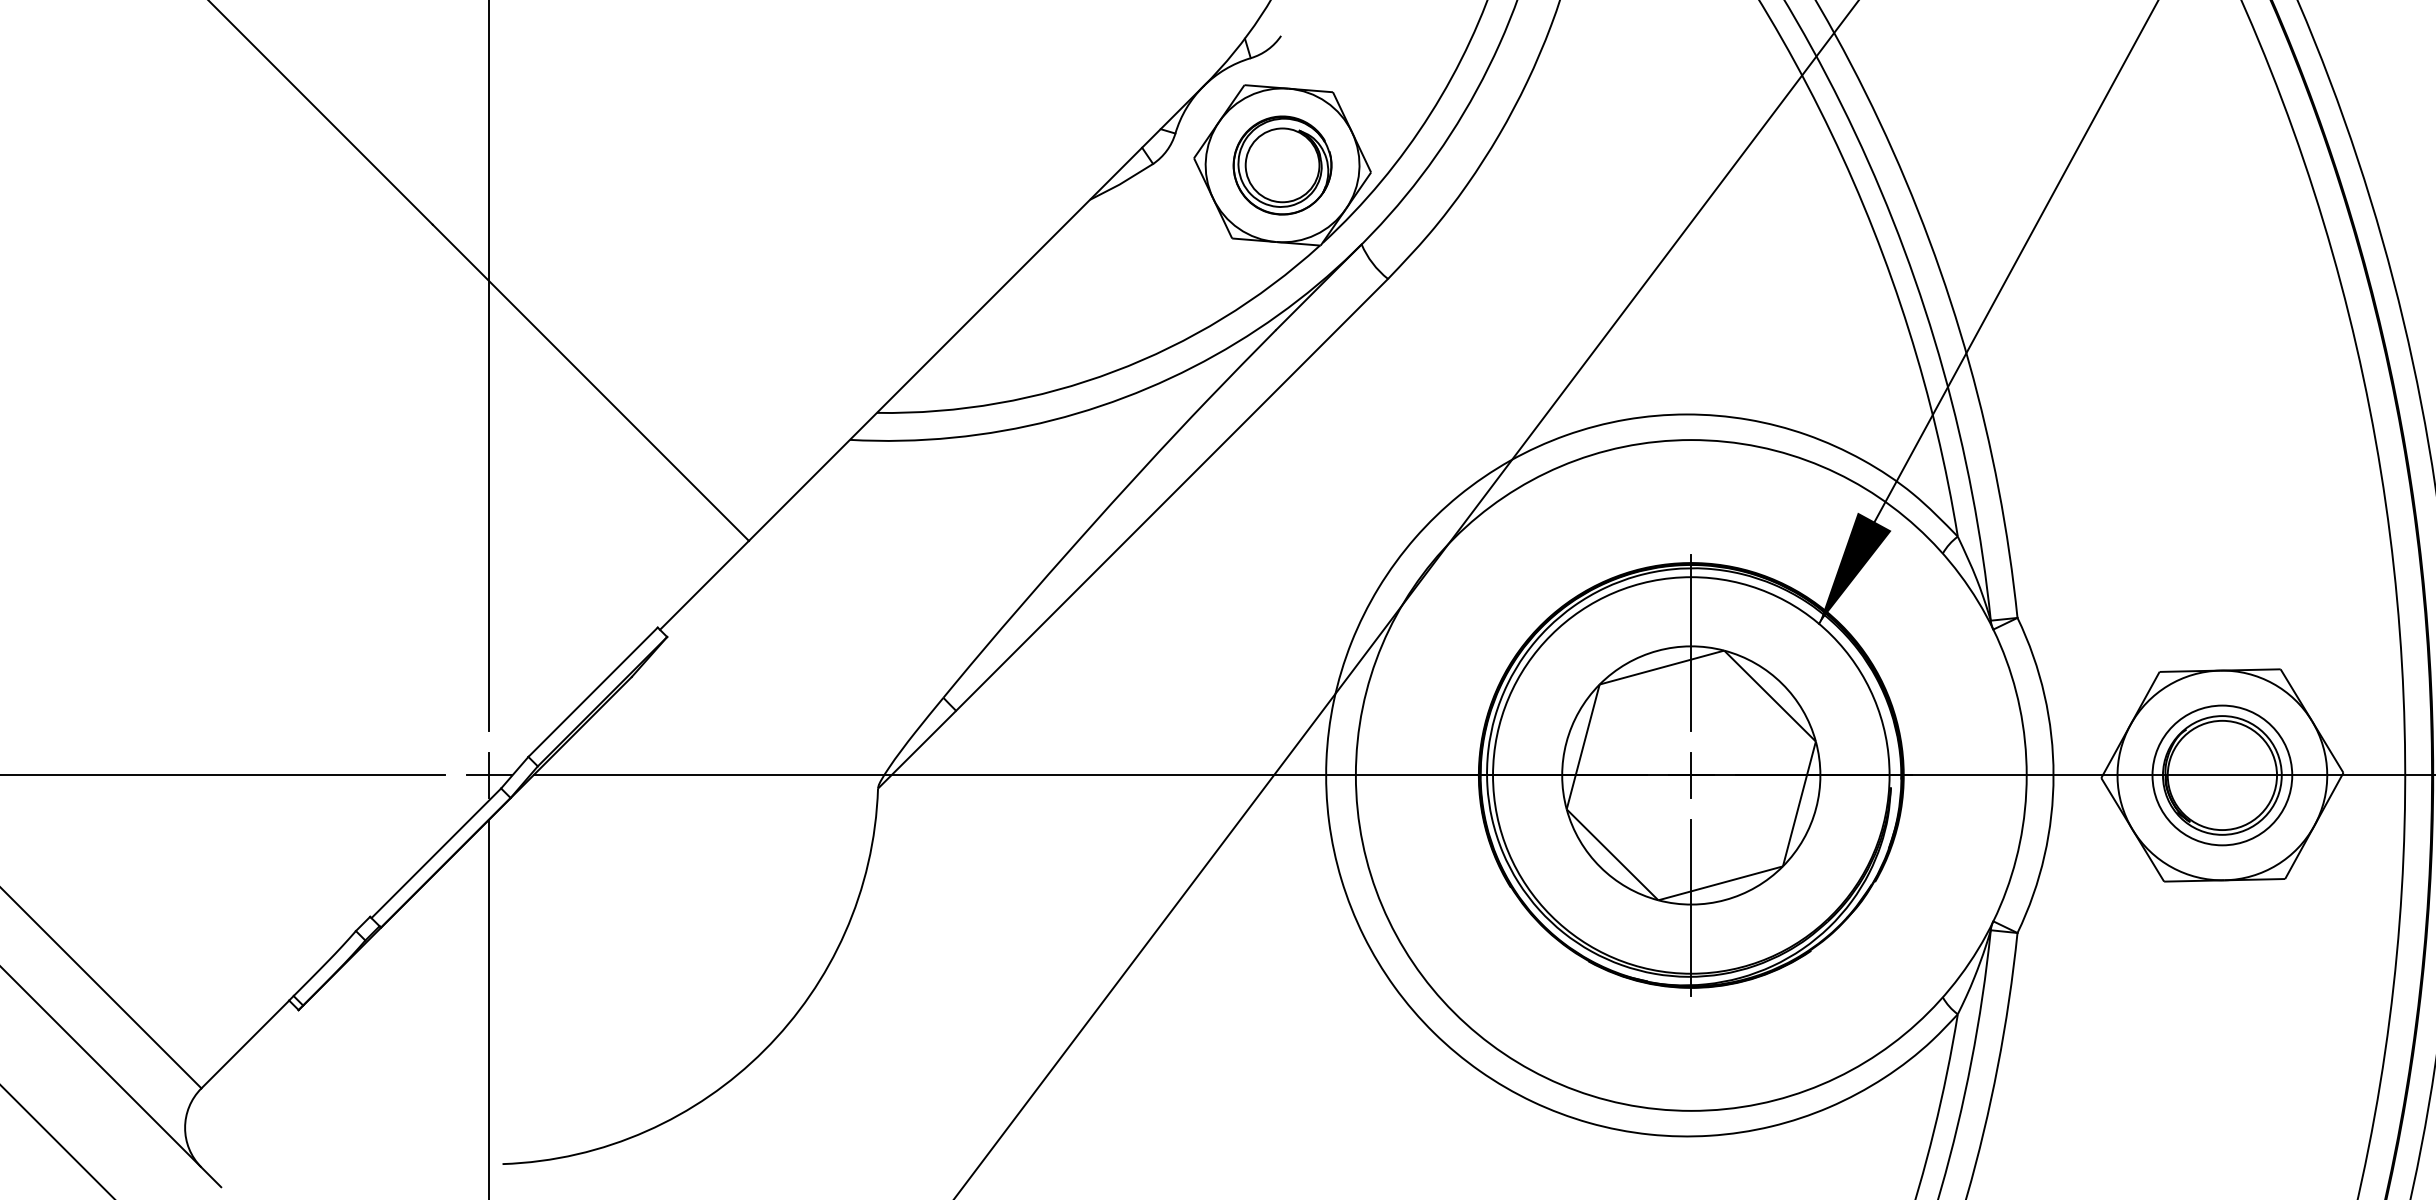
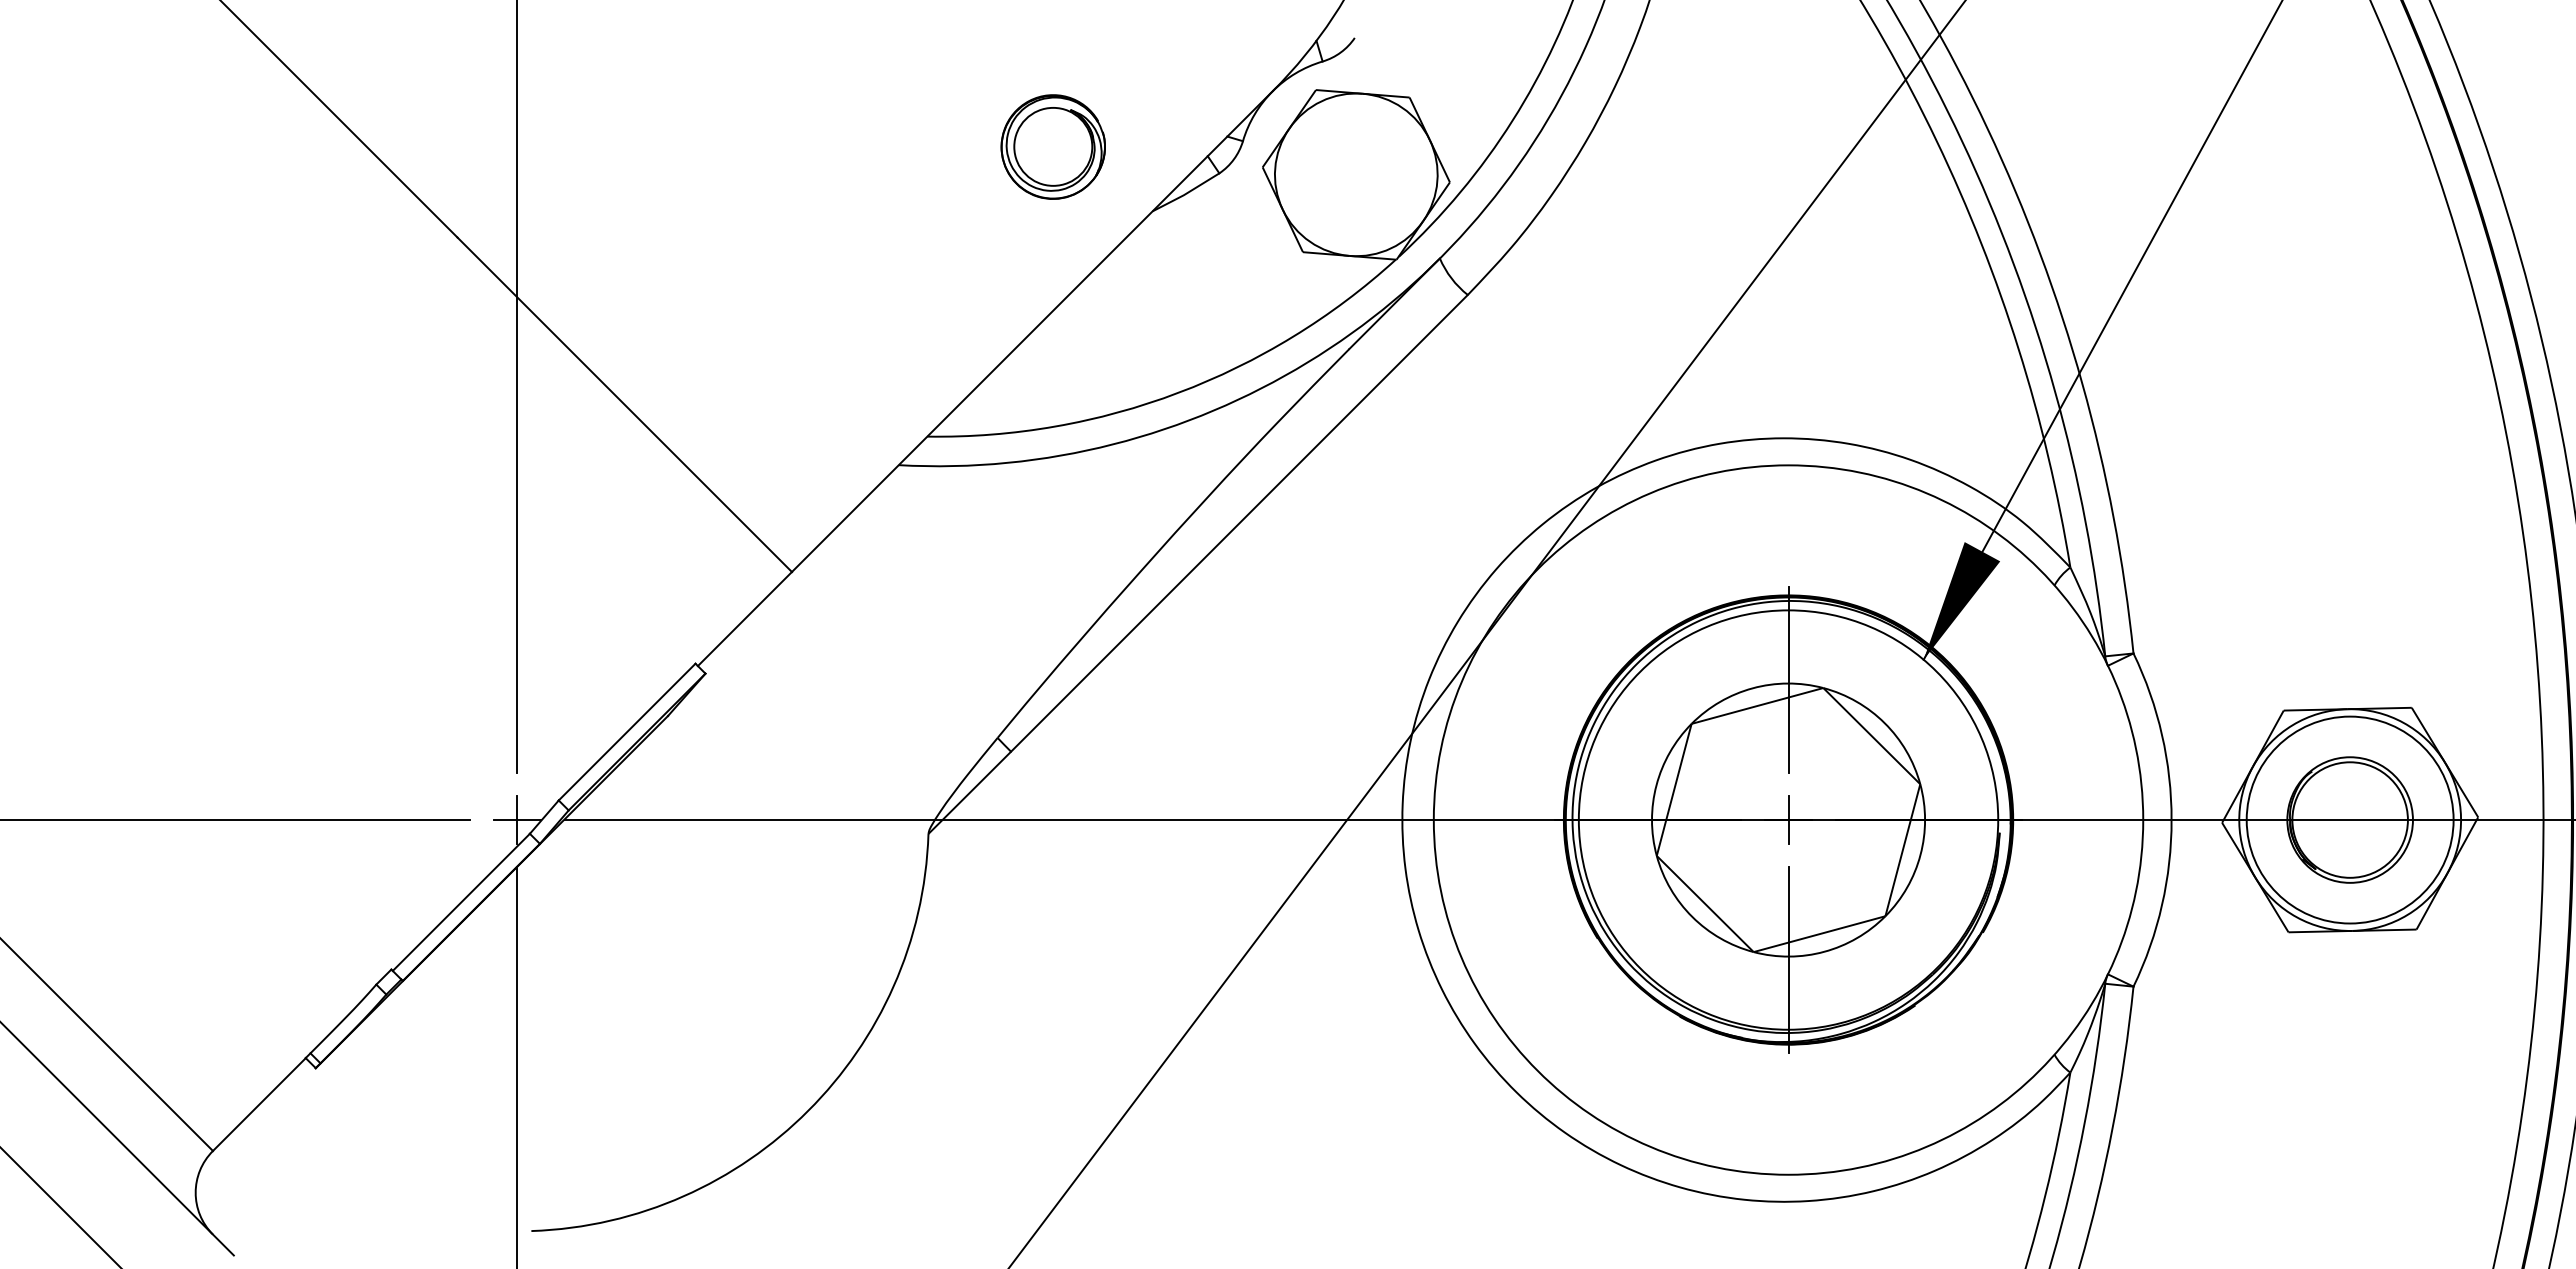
part: (1281, 165) -> (1052, 146), moved
circle: (2222, 774) -> (2350, 819), size x1.4

